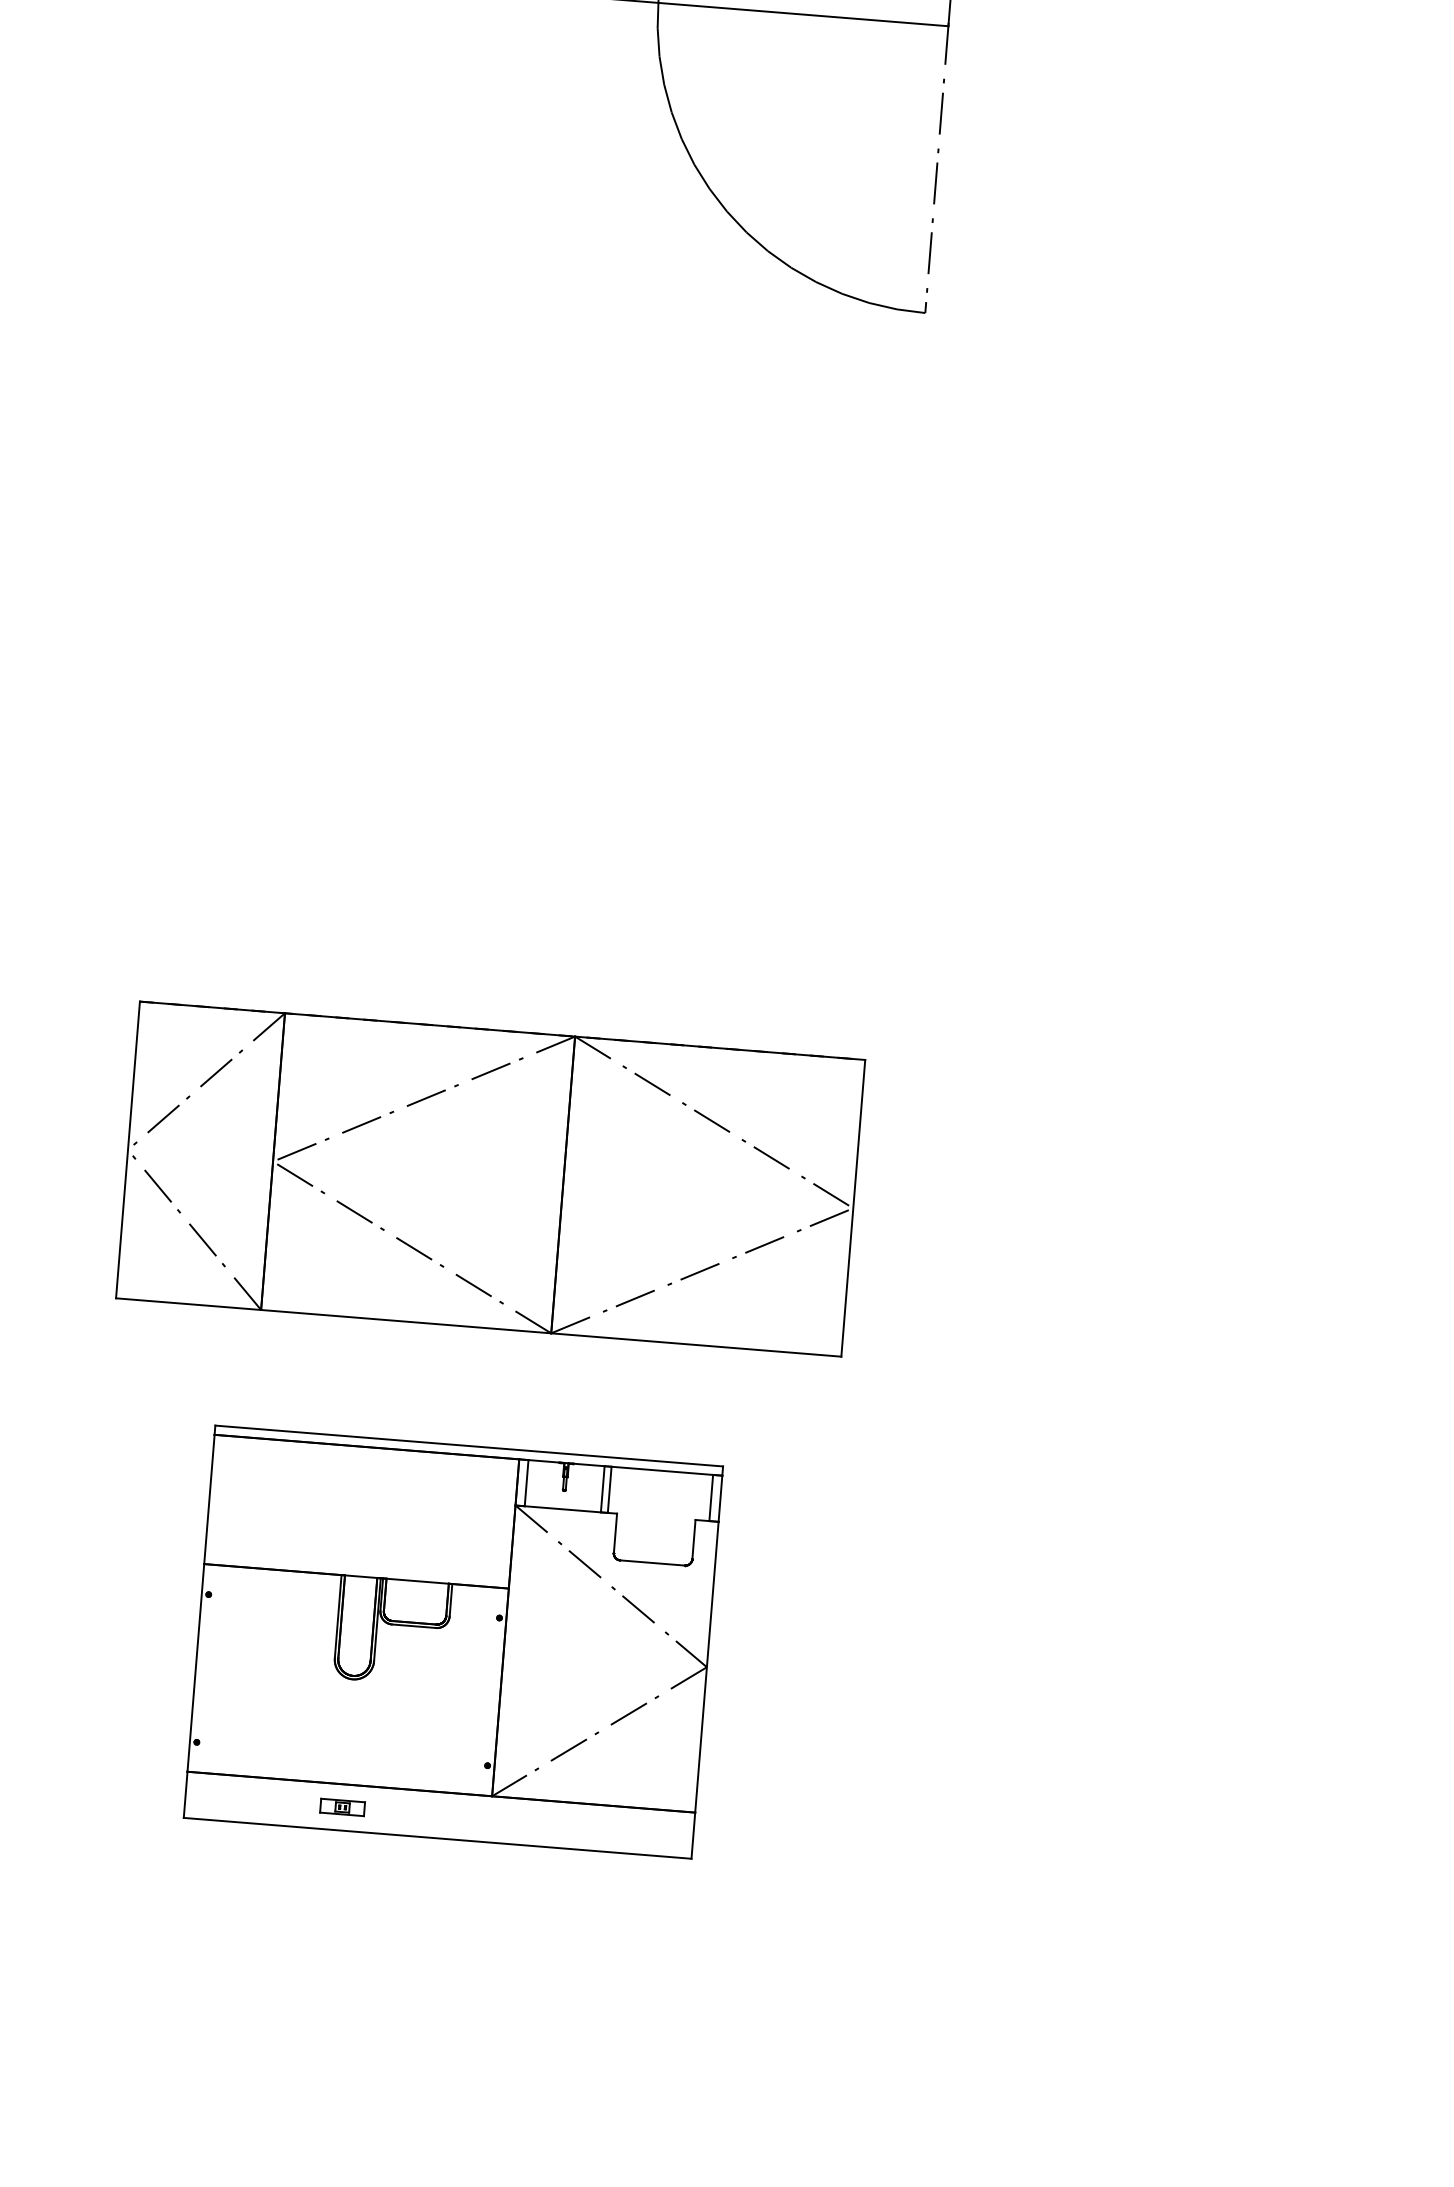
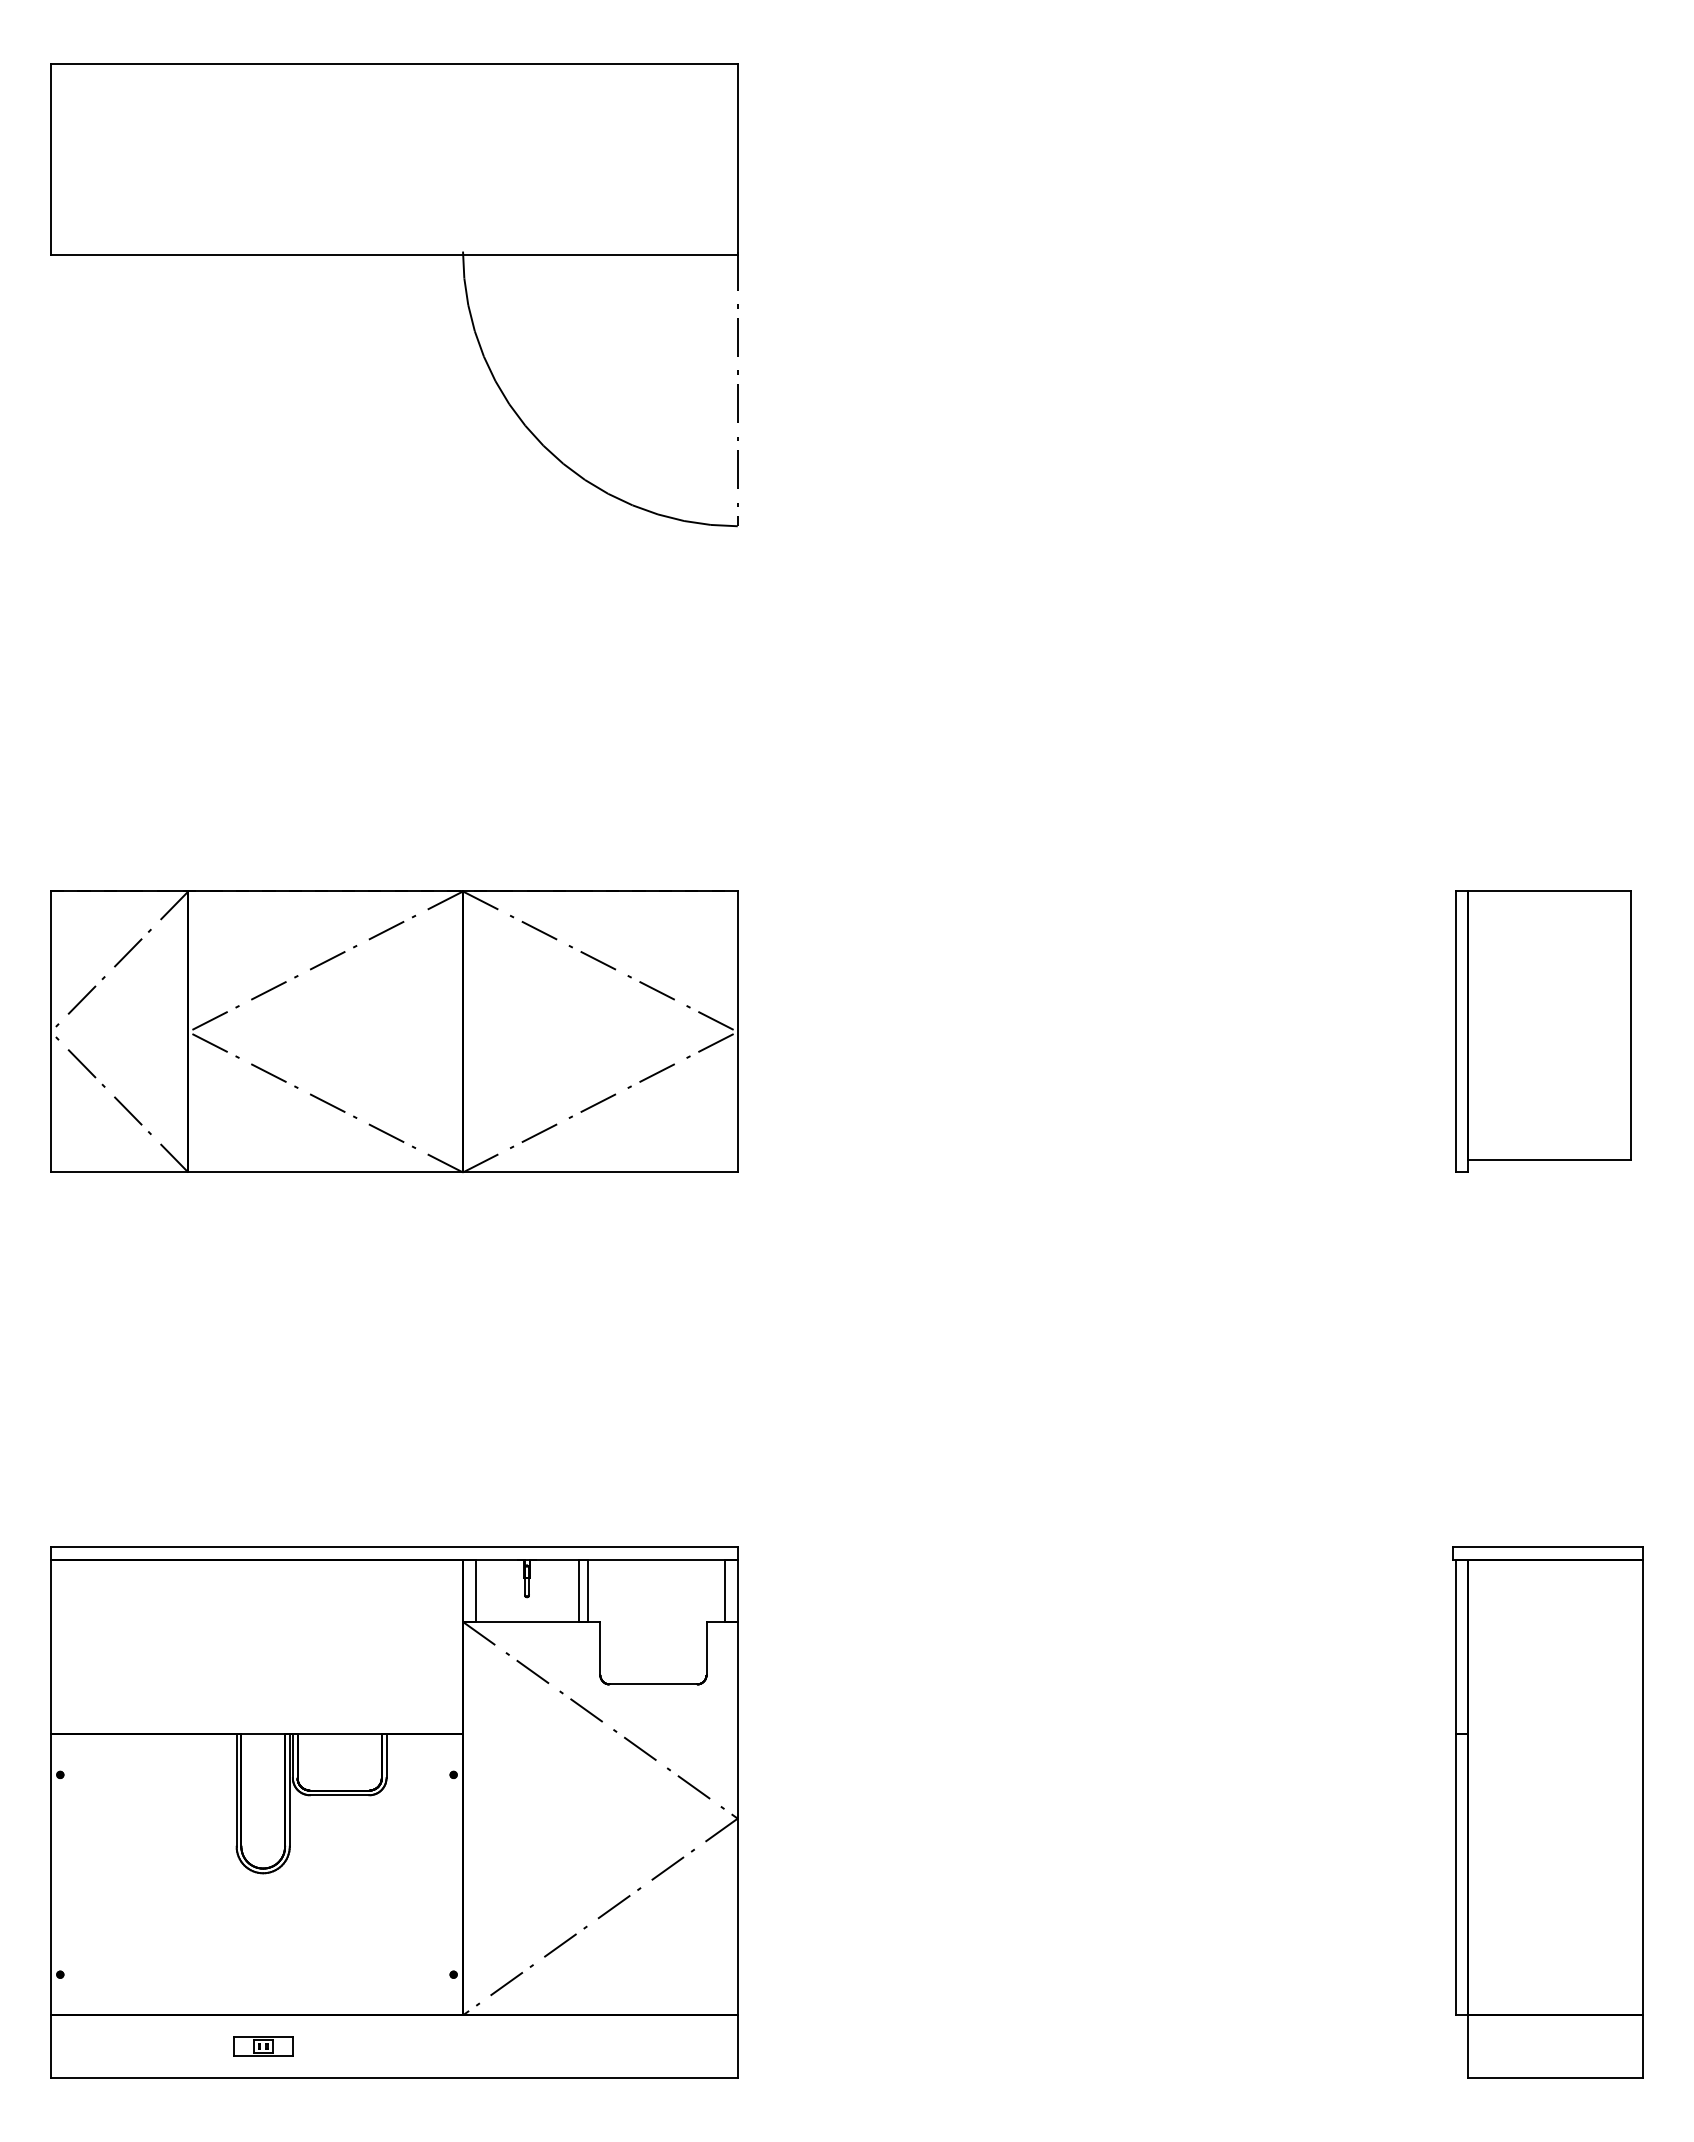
part: (490, 1178) -> (394, 1031), moved
part: (453, 1642) -> (394, 1812), size x1.43

